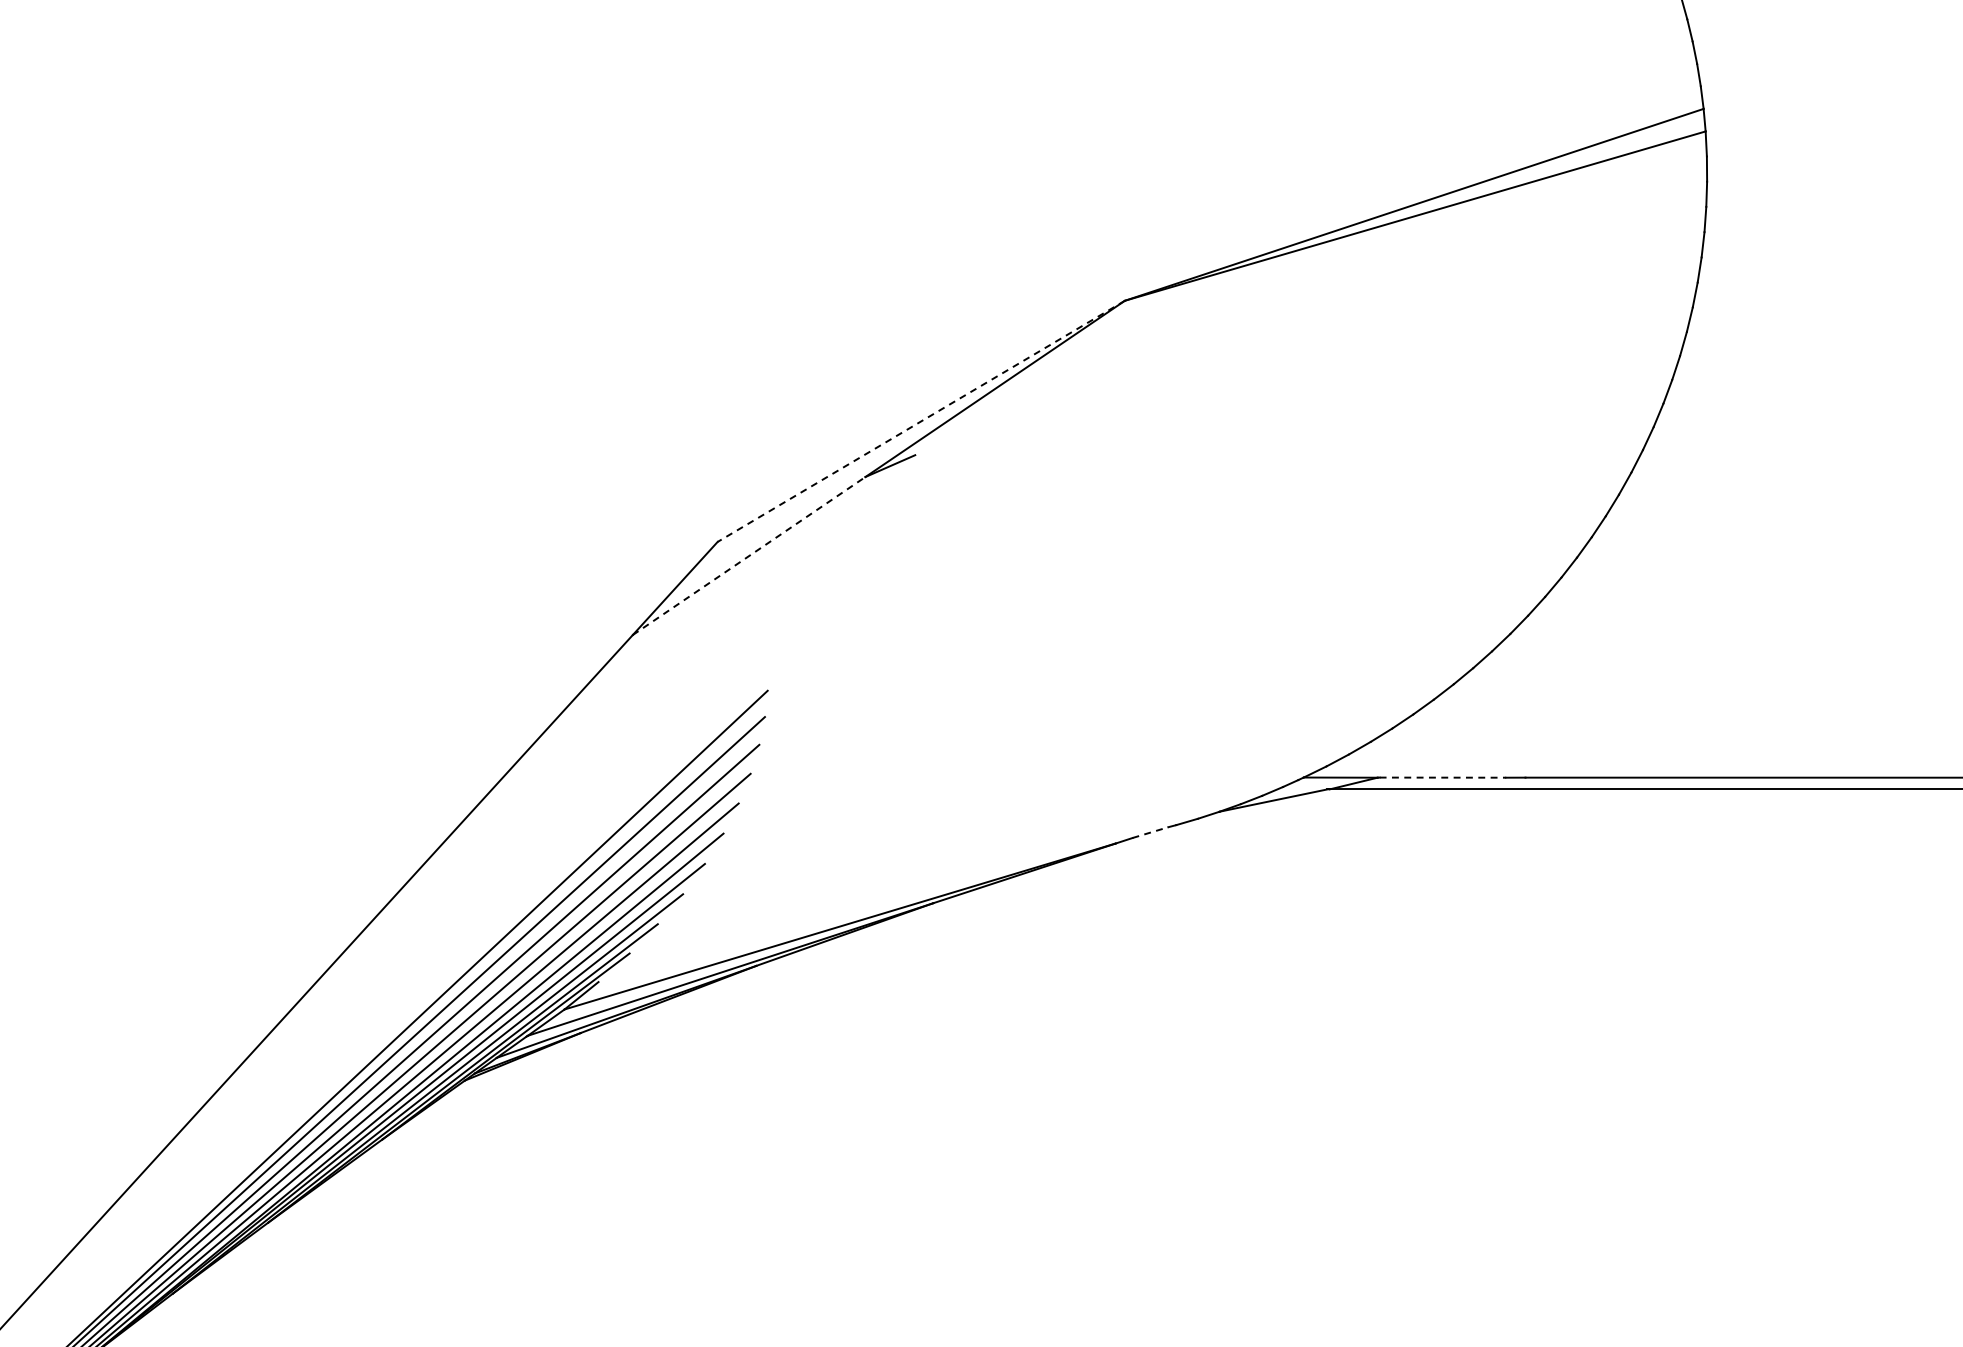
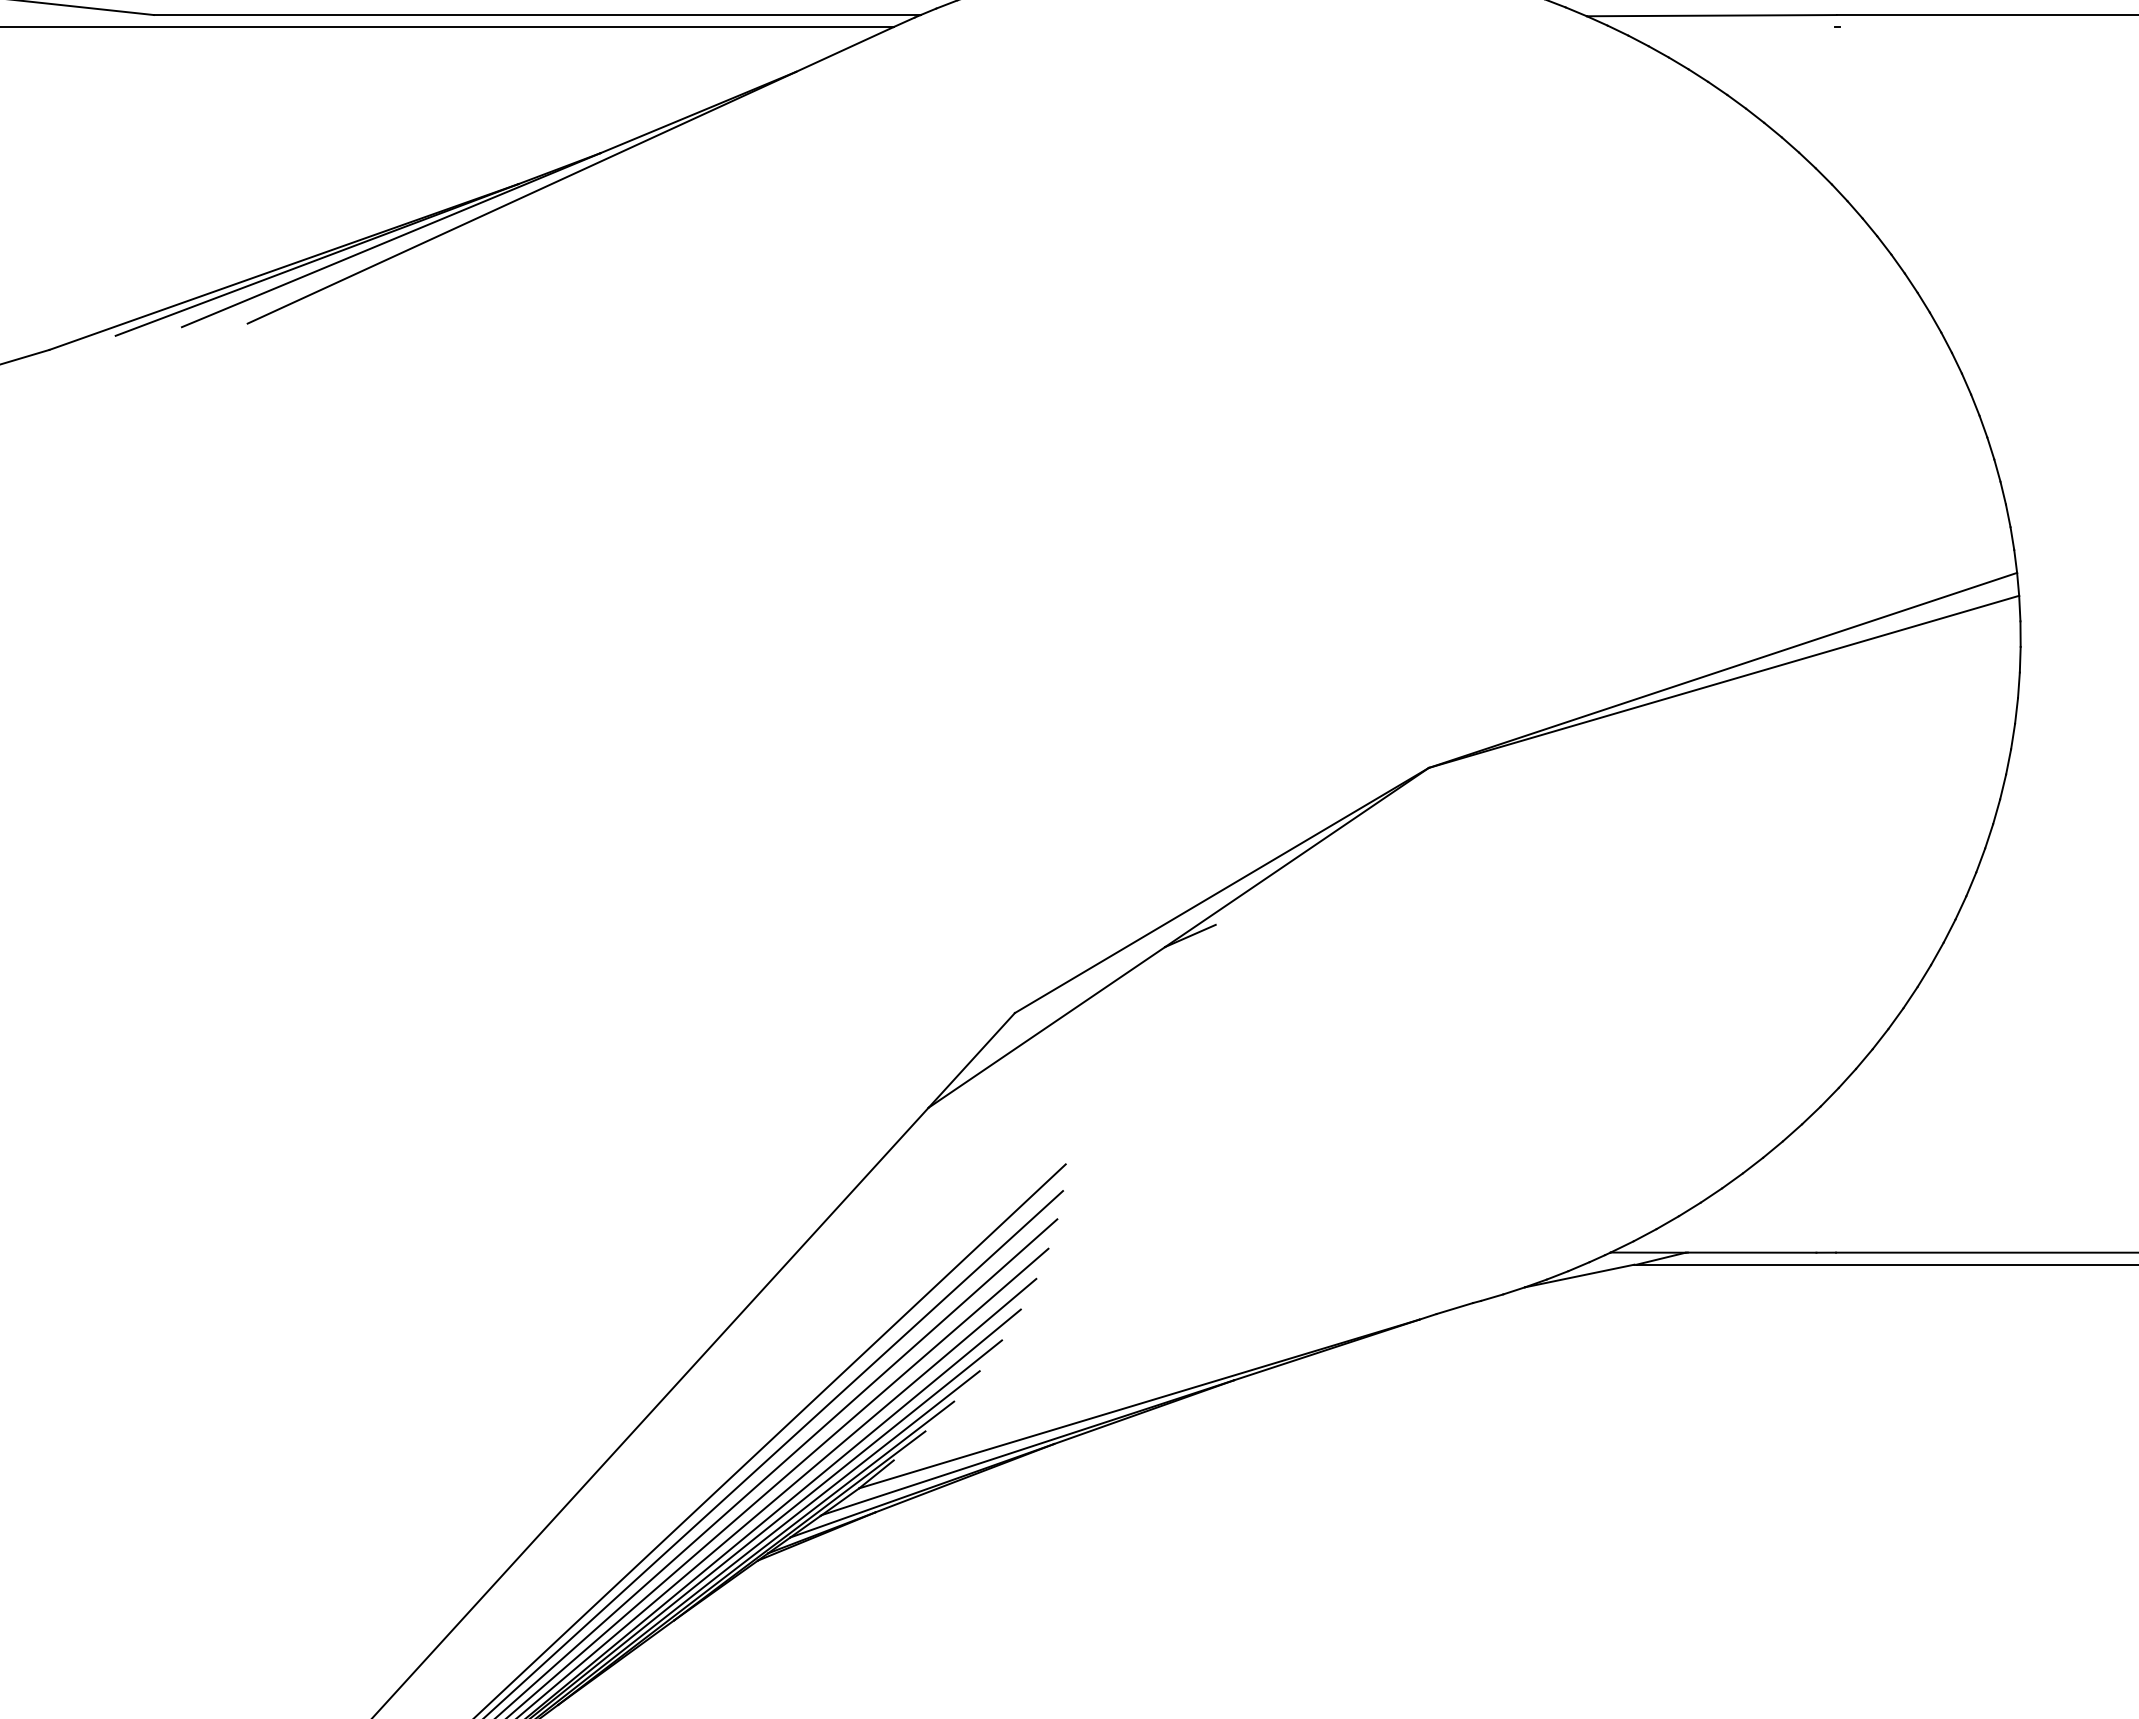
line: (920, 421) -> (1221, 890), dashed -> solid
line: (748, 556) -> (1046, 1027), dashed -> solid
line: (1443, 777) -> (1752, 1252), dashed -> solid
line: (1151, 832) -> (1455, 1308), dashed -> solid

